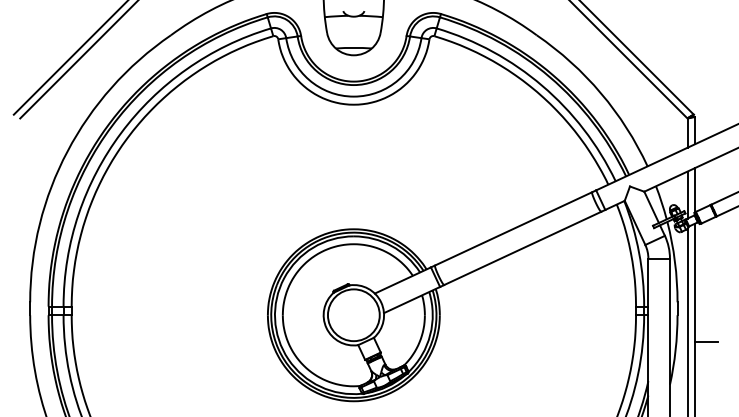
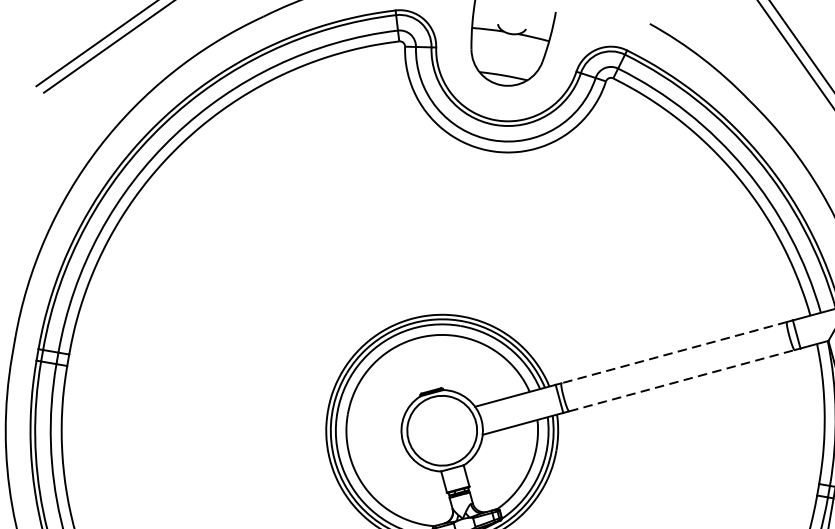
line: (513, 228) -> (674, 352), solid -> dashed
line: (522, 248) -> (681, 380), solid -> dashed

